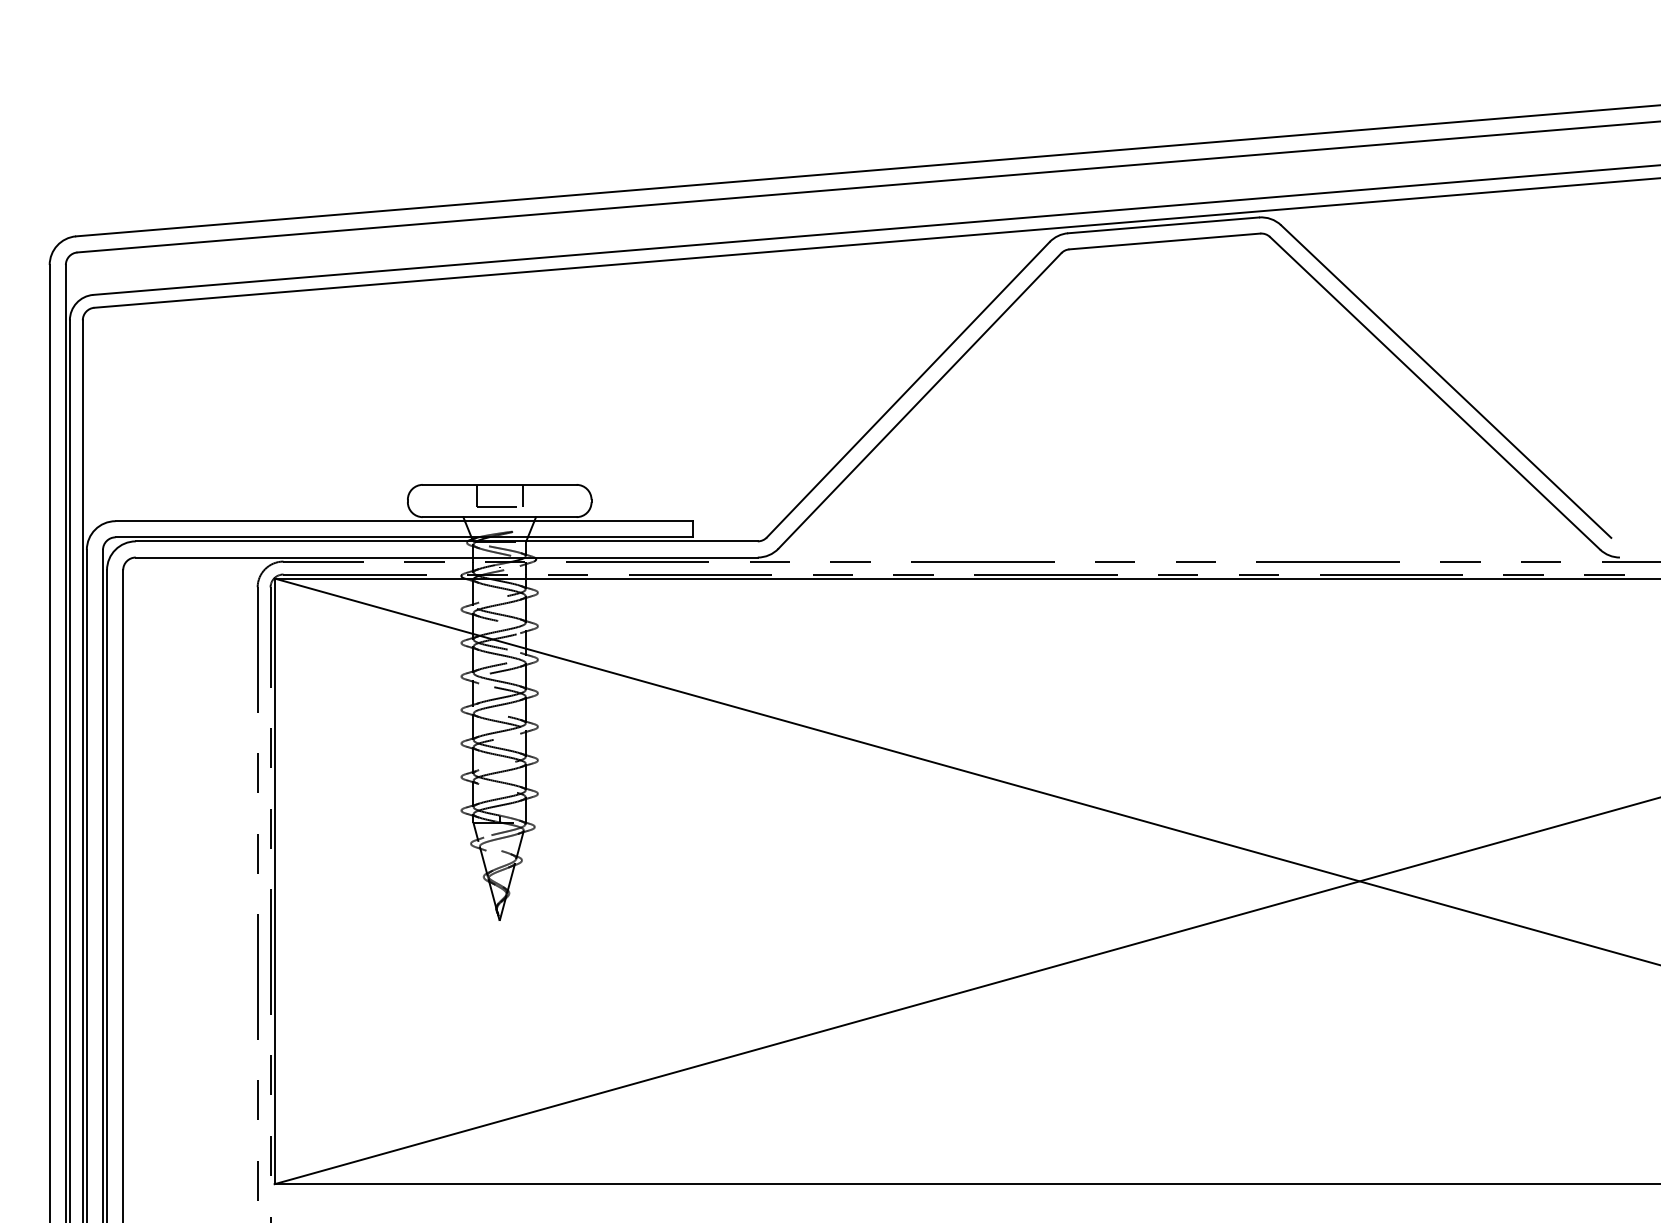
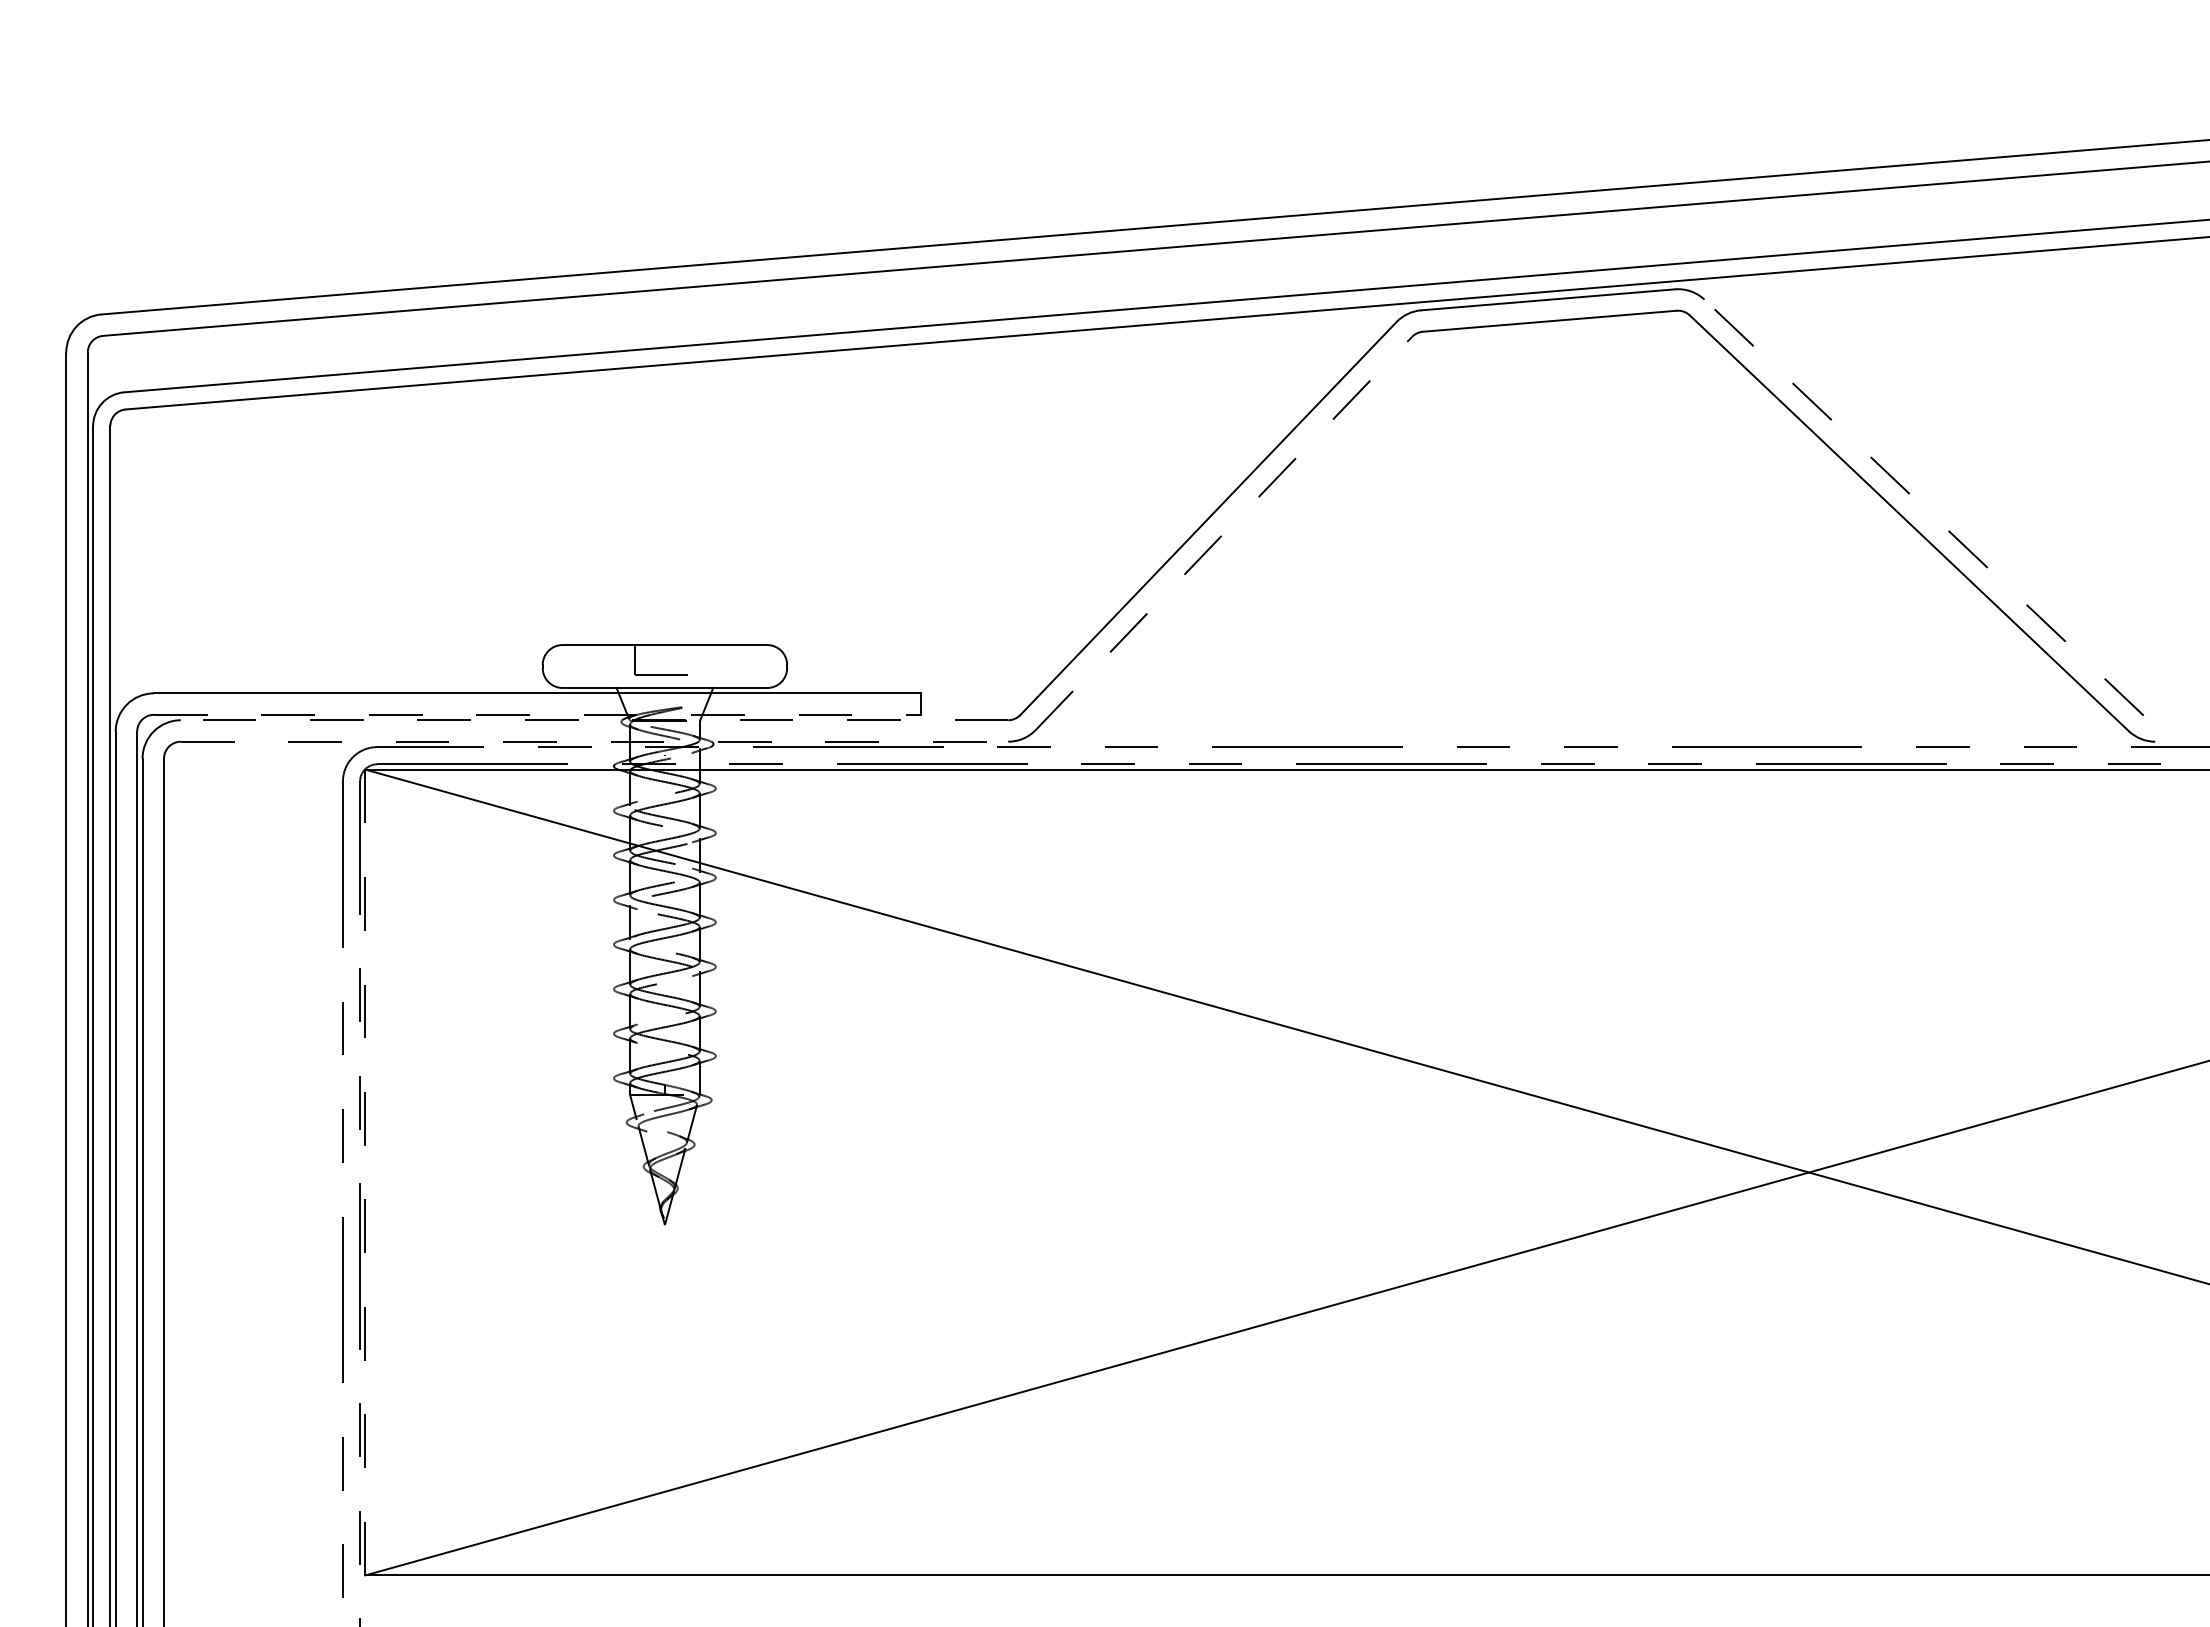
line: (1445, 381) -> (1923, 507), solid -> dashed
line: (920, 401) -> (1224, 533), solid -> dashed
line: (522, 496) -> (695, 660), removed
line: (403, 537) -> (537, 714), solid -> dashed
line: (446, 541) -> (594, 720), solid -> dashed
line: (446, 557) -> (594, 741), solid -> dashed
line: (274, 881) -> (365, 1172), solid -> dashed

